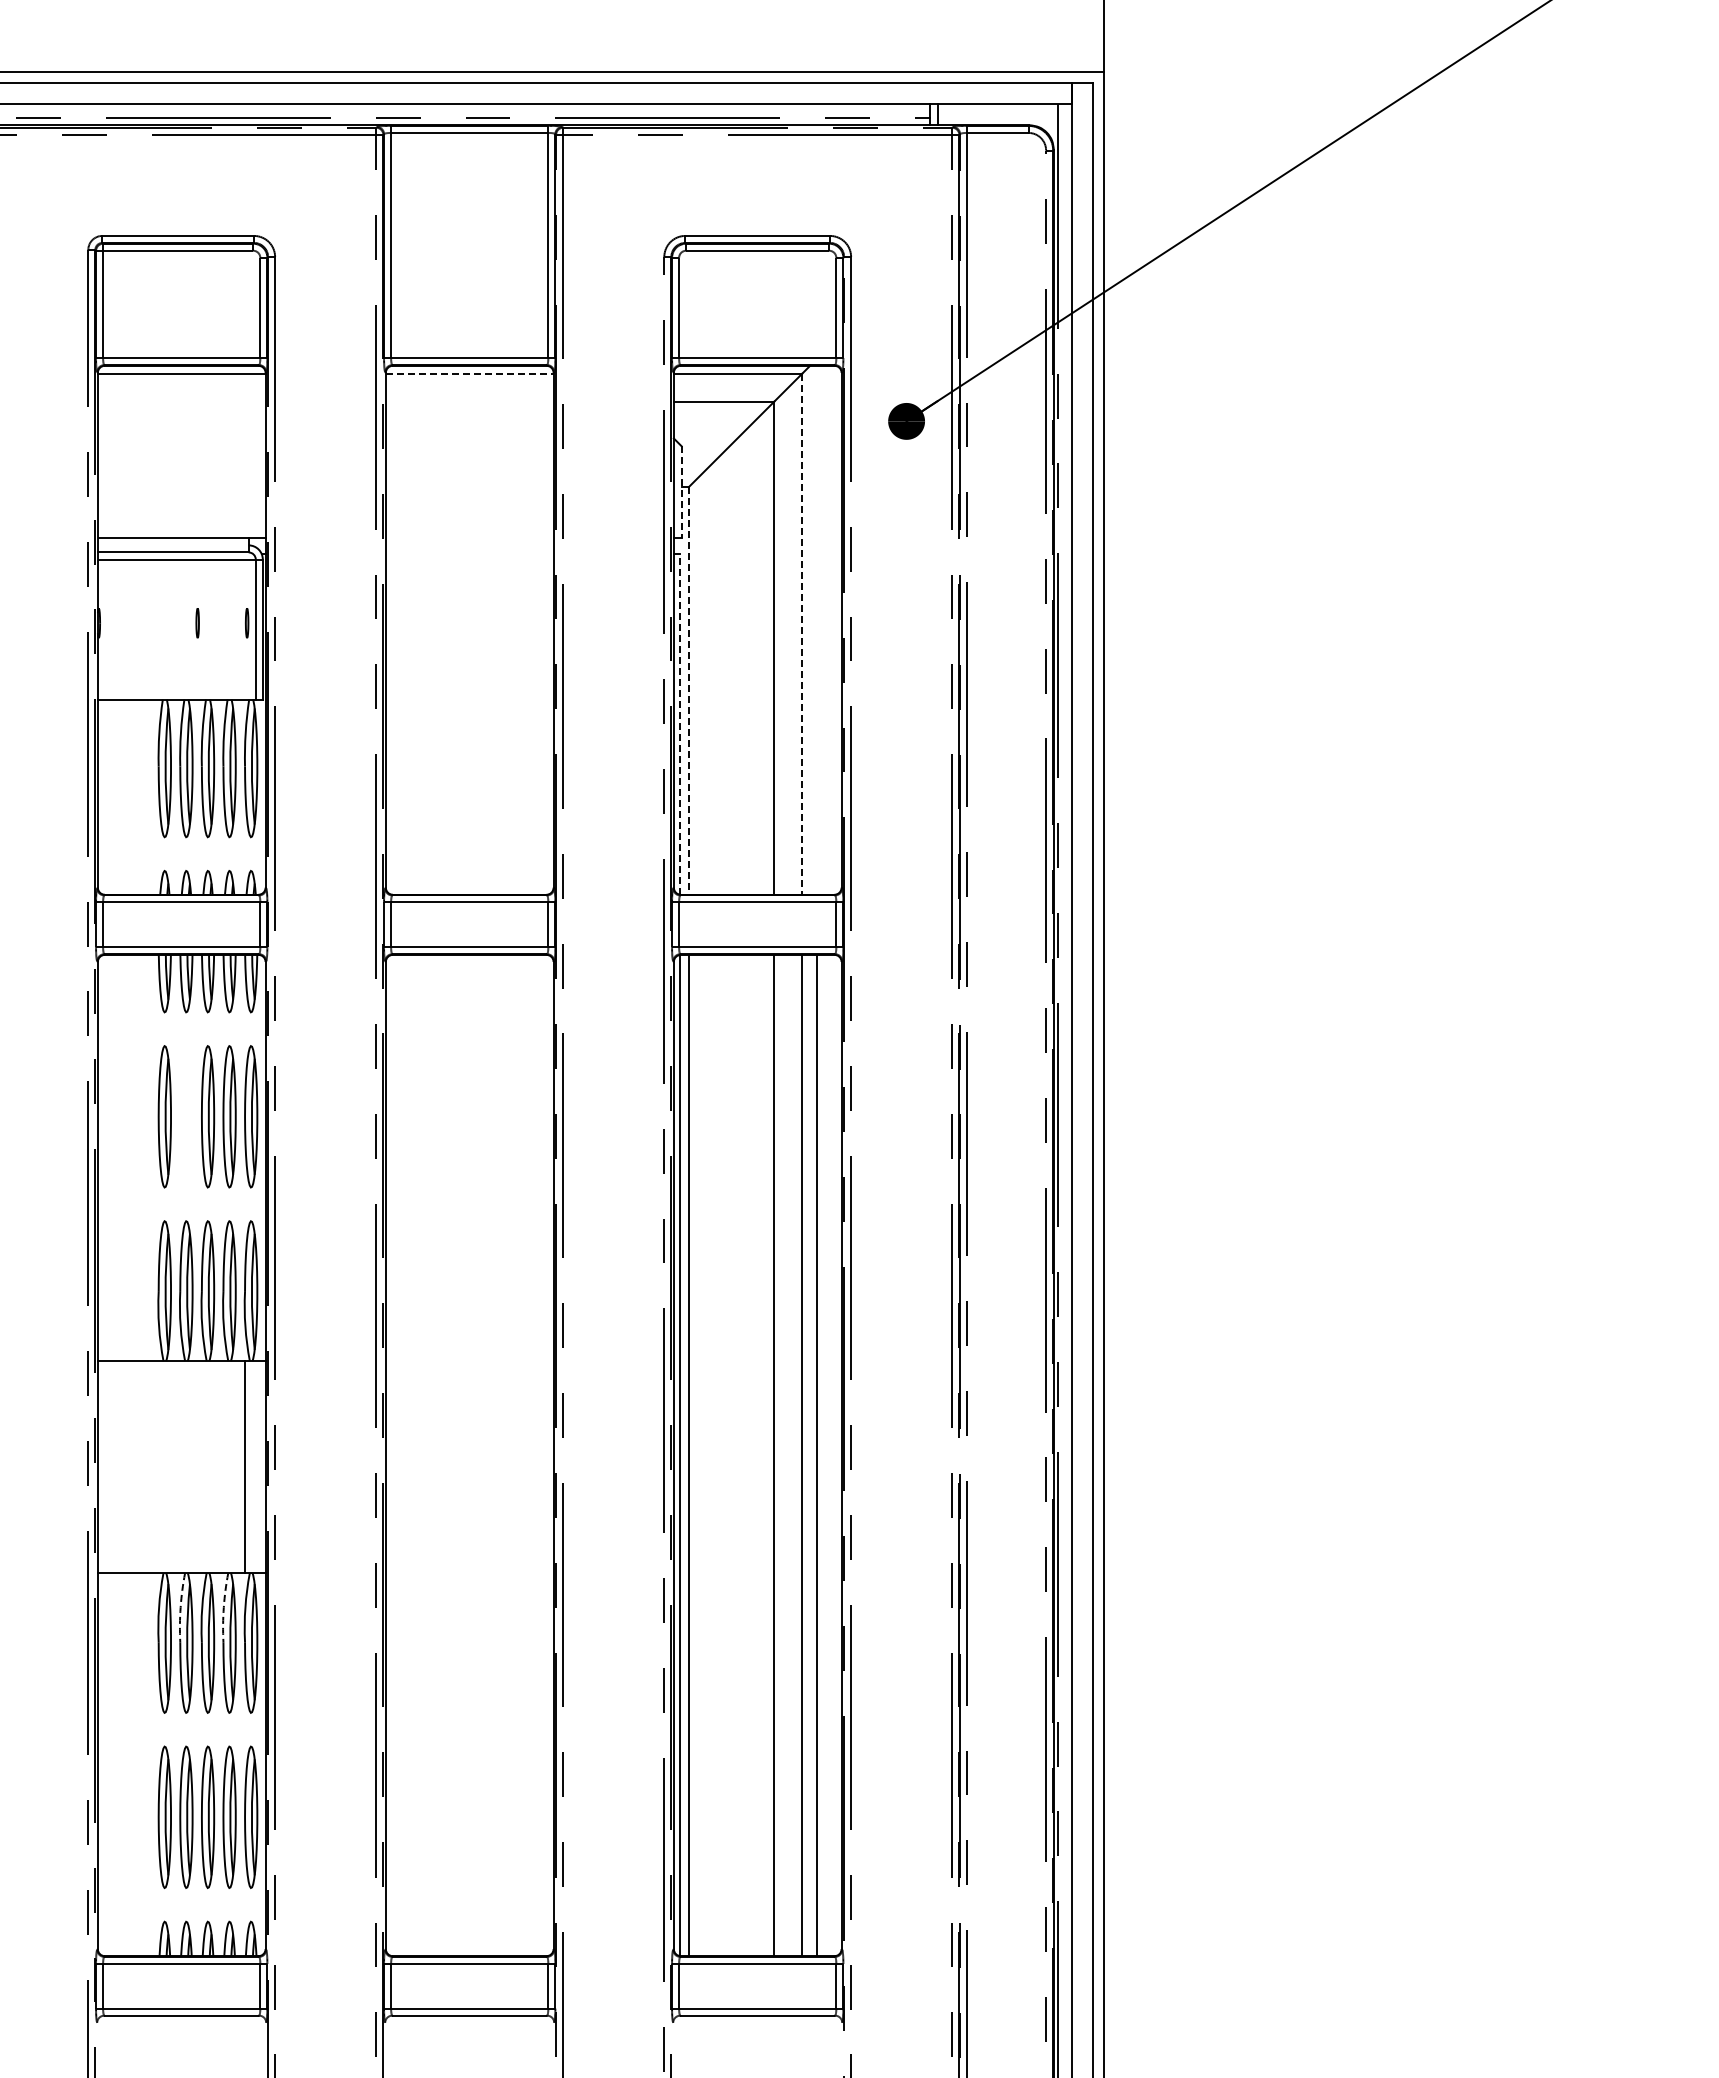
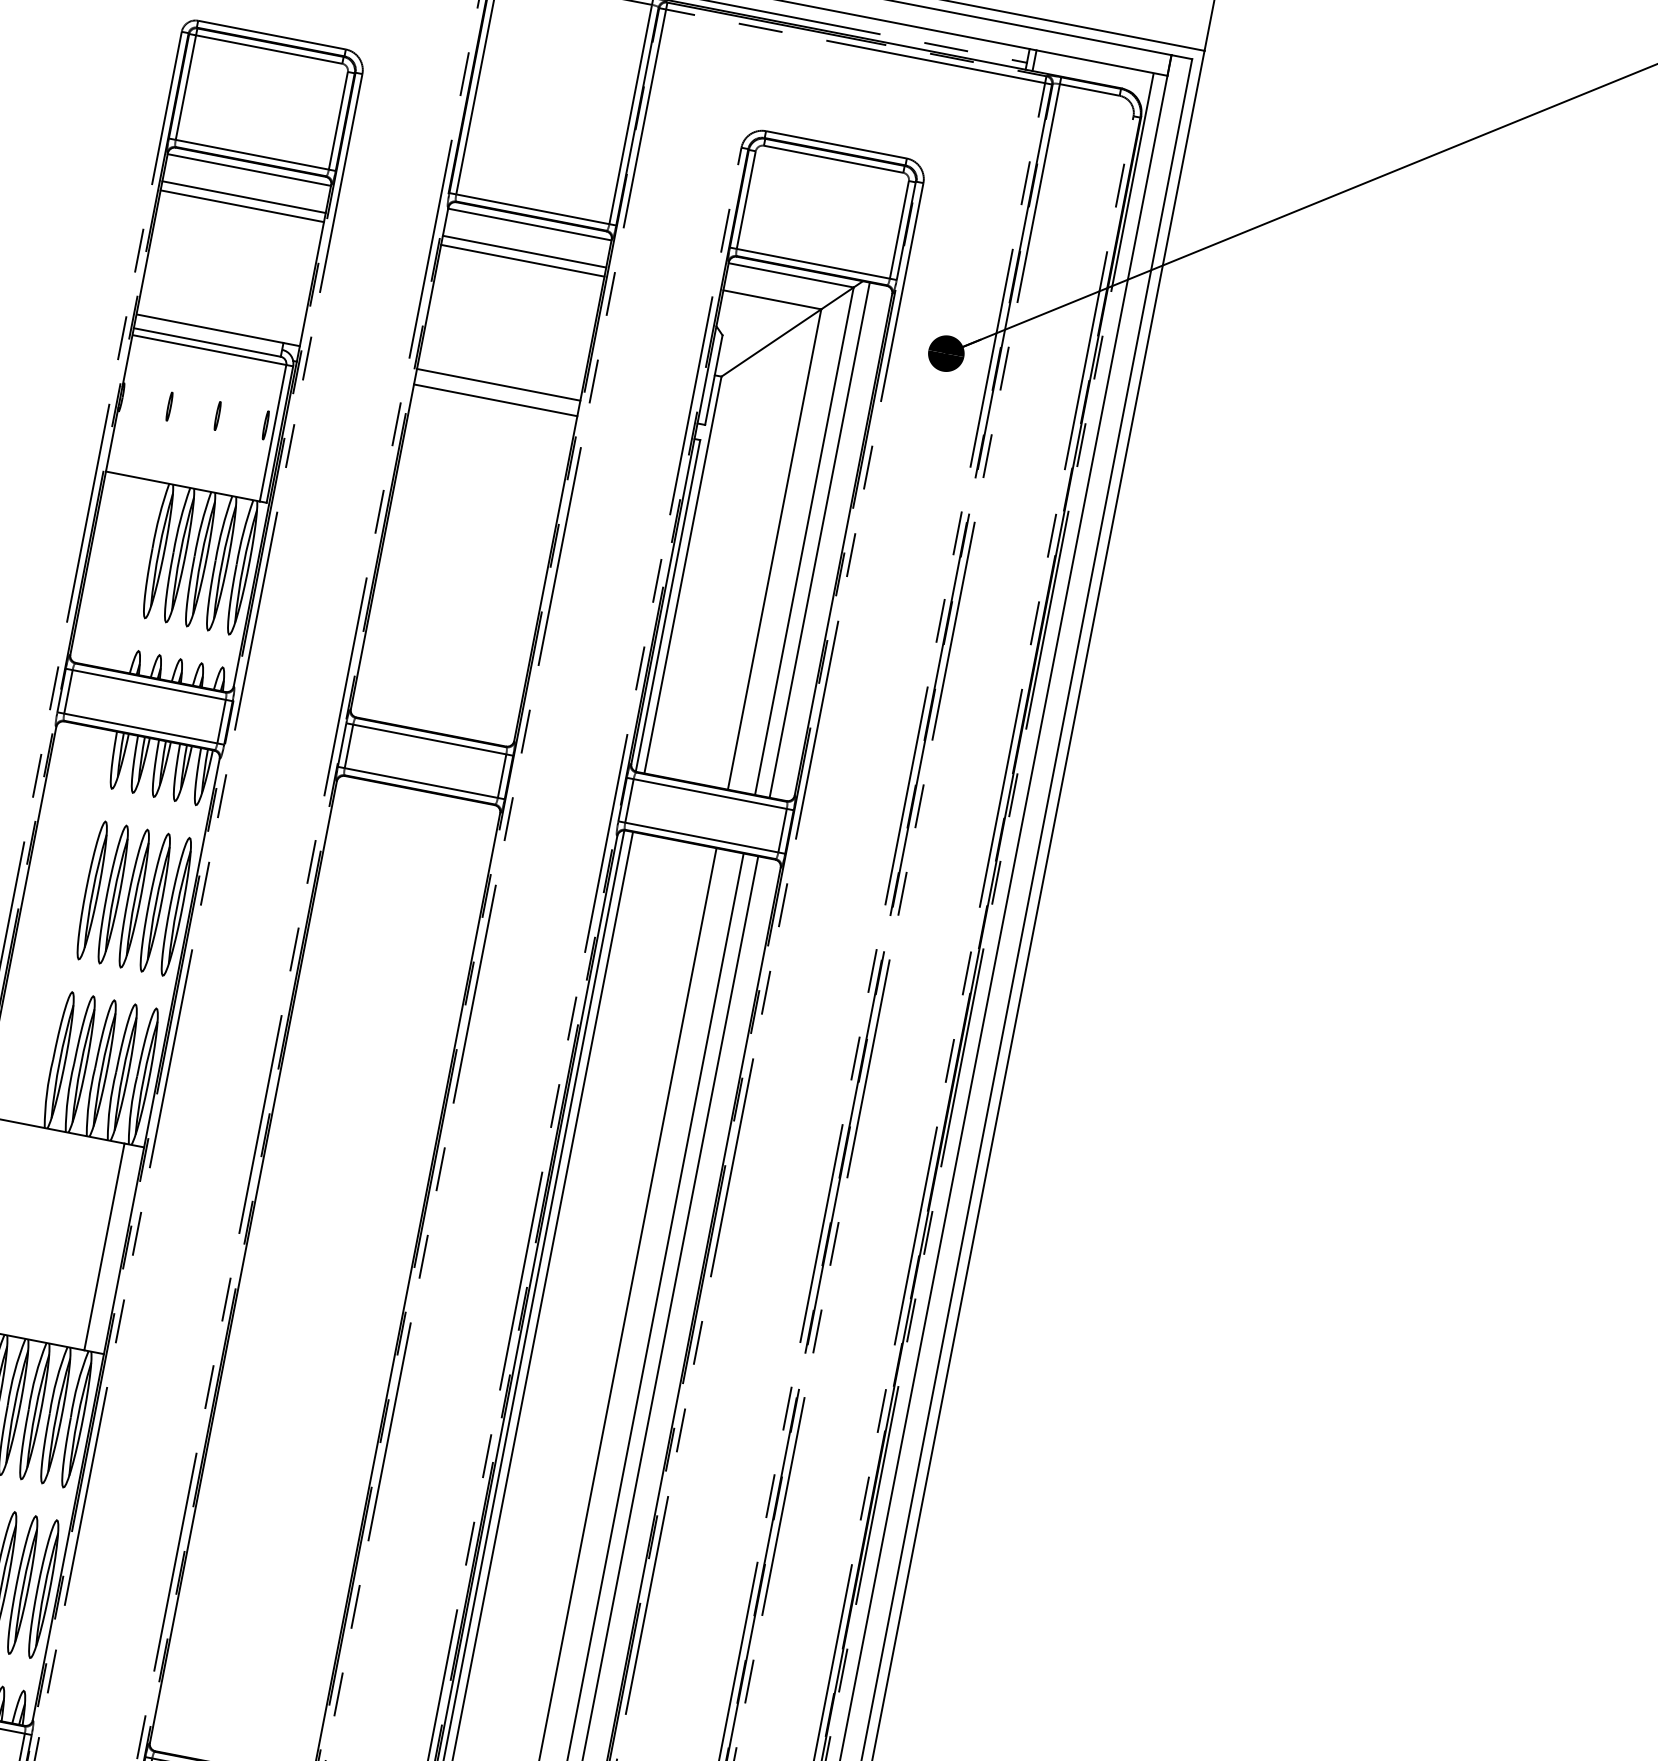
line: (469, 373) -> (529, 224), dashed -> solid
line: (181, 401) -> (243, 197), added
line: (469, 401) -> (524, 251), added
line: (181, 410) -> (242, 205), added
line: (469, 410) -> (522, 260), added
line: (681, 492) -> (713, 380), dashed -> solid
line: (469, 538) -> (498, 384), added
line: (469, 554) -> (495, 400), added
line: (148, 623) -> (169, 406), added
line: (817, 629) -> (820, 539), added
line: (802, 634) -> (804, 541), dashed -> solid
line: (688, 691) -> (682, 575), dashed -> solid
line: (679, 723) -> (667, 604), dashed -> solid
part: (186, 1116) -> (113, 894), added
arc: (180, 1607) -> (14, 1371), dashed -> solid
arc: (223, 1607) -> (56, 1379), dashed -> solid

